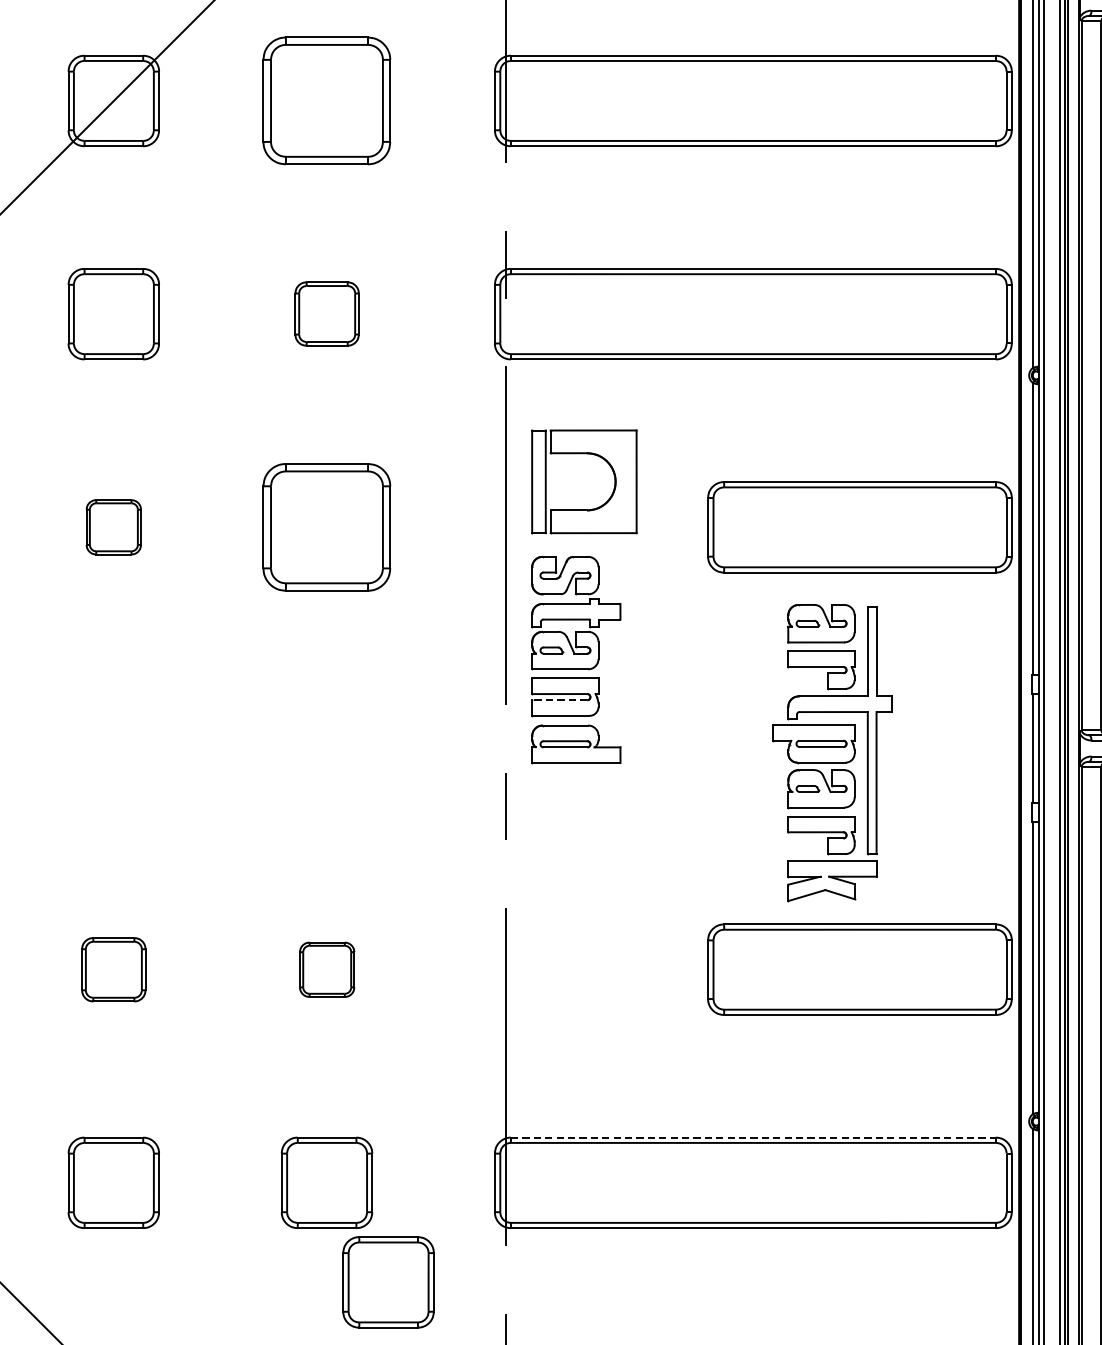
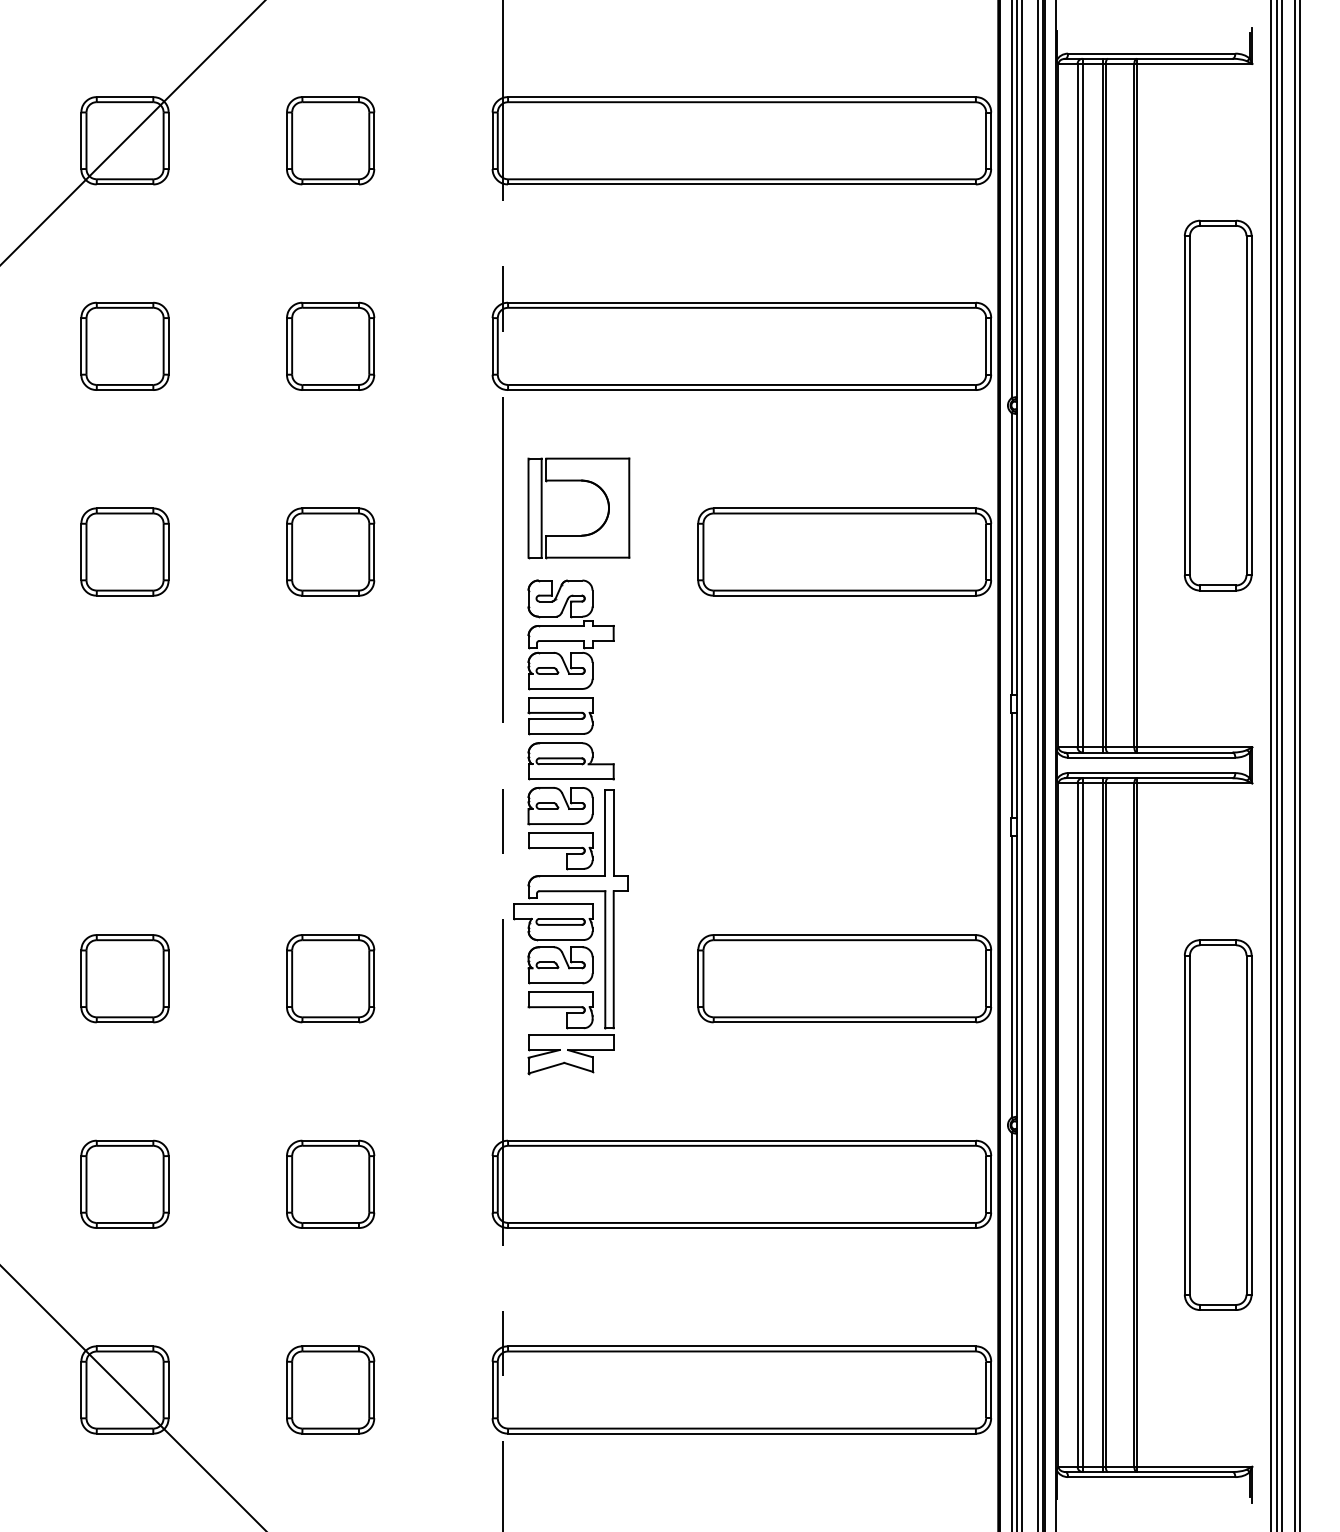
part: (326, 100) -> (330, 140), size x0.71
part: (326, 313) -> (330, 345), size x1.43
part: (113, 526) -> (124, 551), size x1.67
part: (326, 526) -> (330, 551), size x0.71
line: (560, 699) -> (555, 718), dashed -> solid
part: (831, 753) -> (570, 931), moved
part: (113, 969) -> (124, 978), size x1.43
part: (326, 969) -> (330, 978), size x1.67
line: (752, 1137) -> (741, 1140), dashed -> solid
part: (388, 1281) -> (389, 1279), removed

